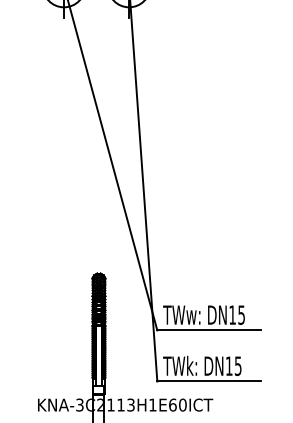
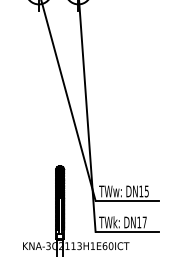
text: (237, 366) -> (144, 222), DN15 -> DN17

